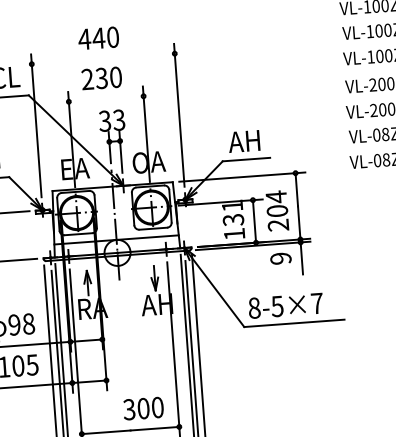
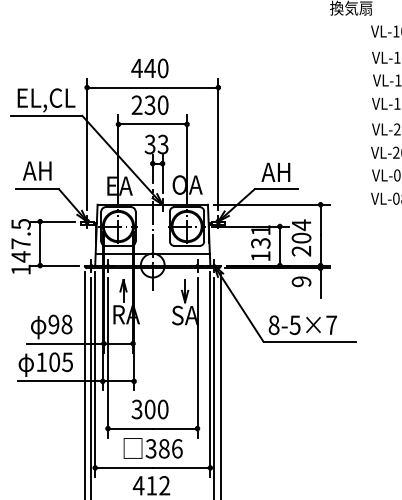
line: (103, 58) -> (152, 87), added
line: (105, 99) -> (152, 124), added
text: (157, 304) -> (185, 315), AH -> SA
text: (142, 408) -> (149, 409), moved

